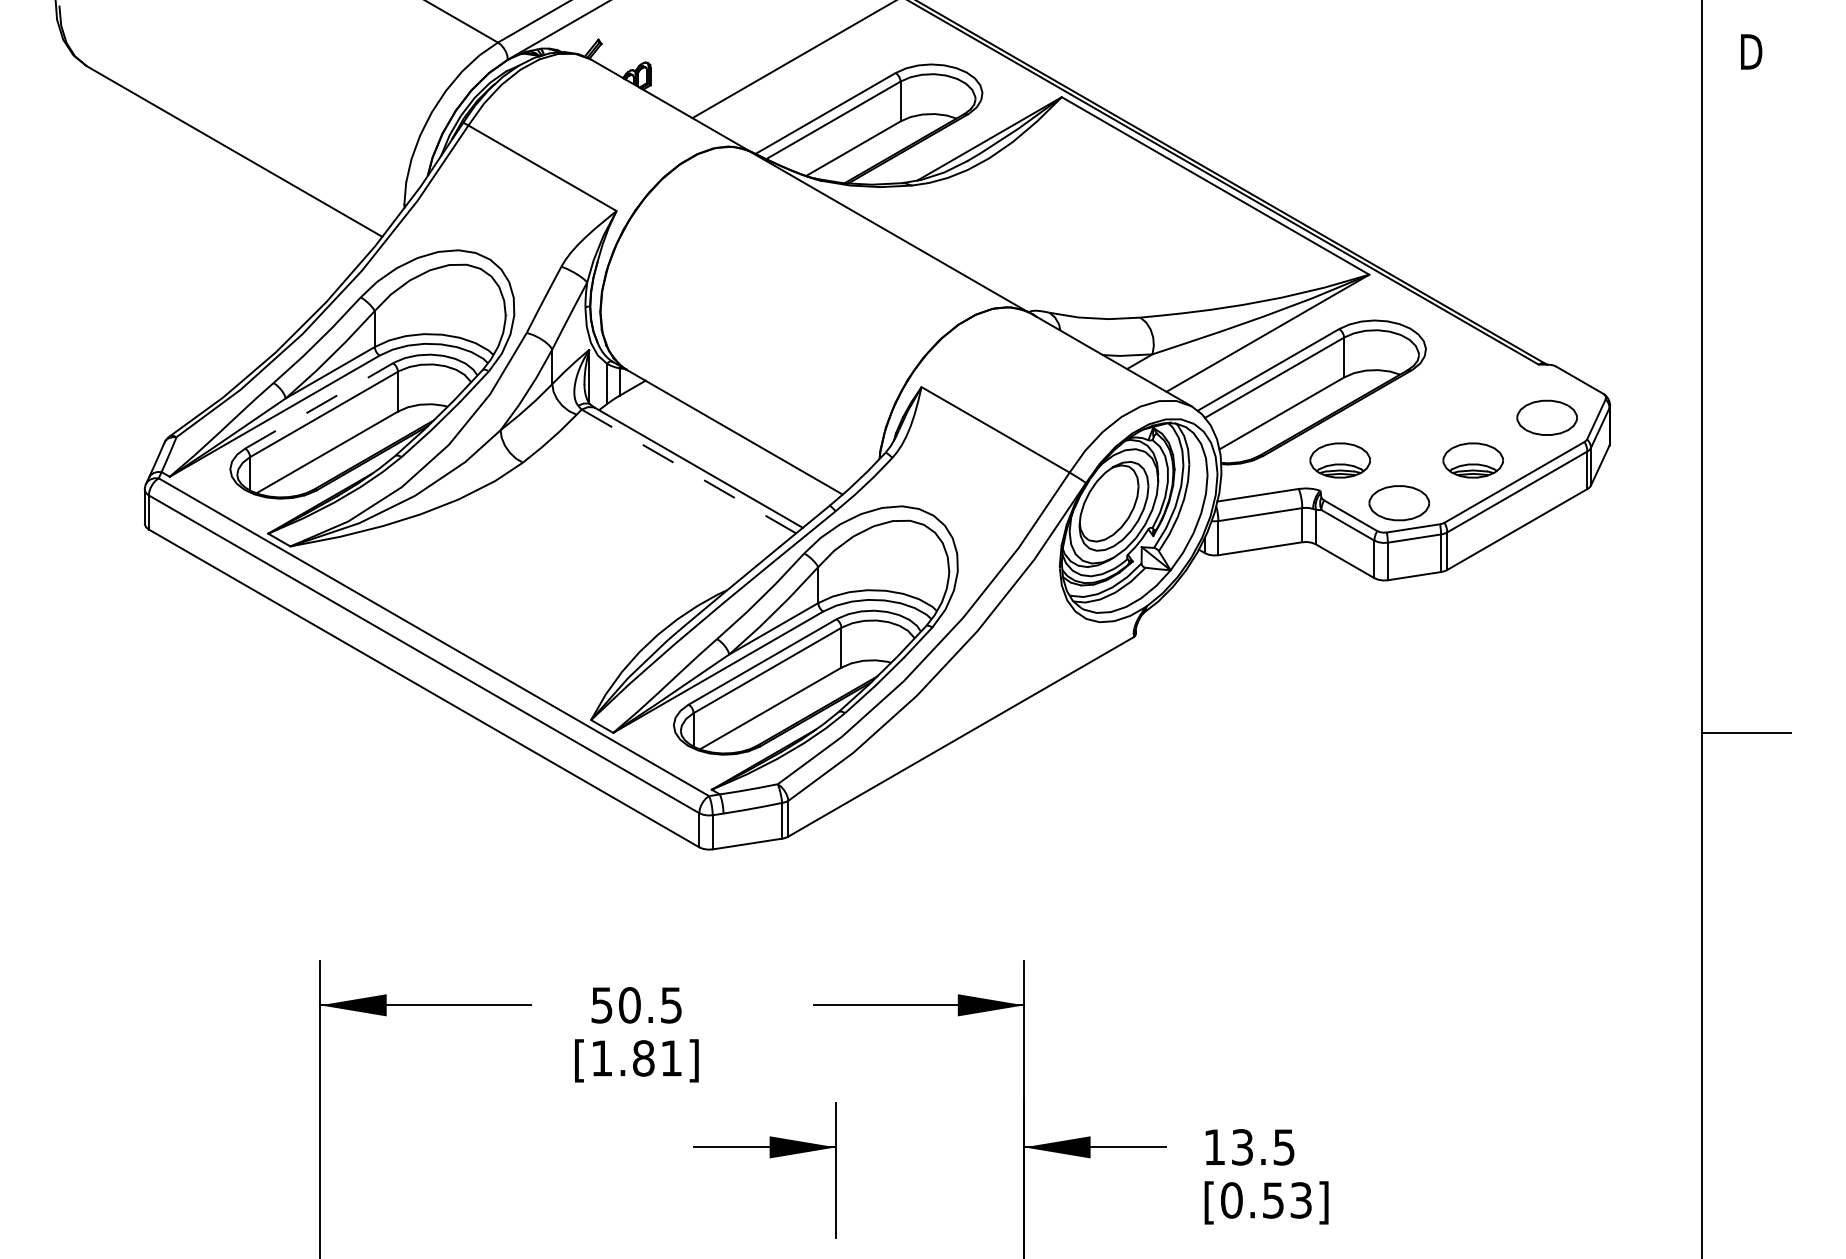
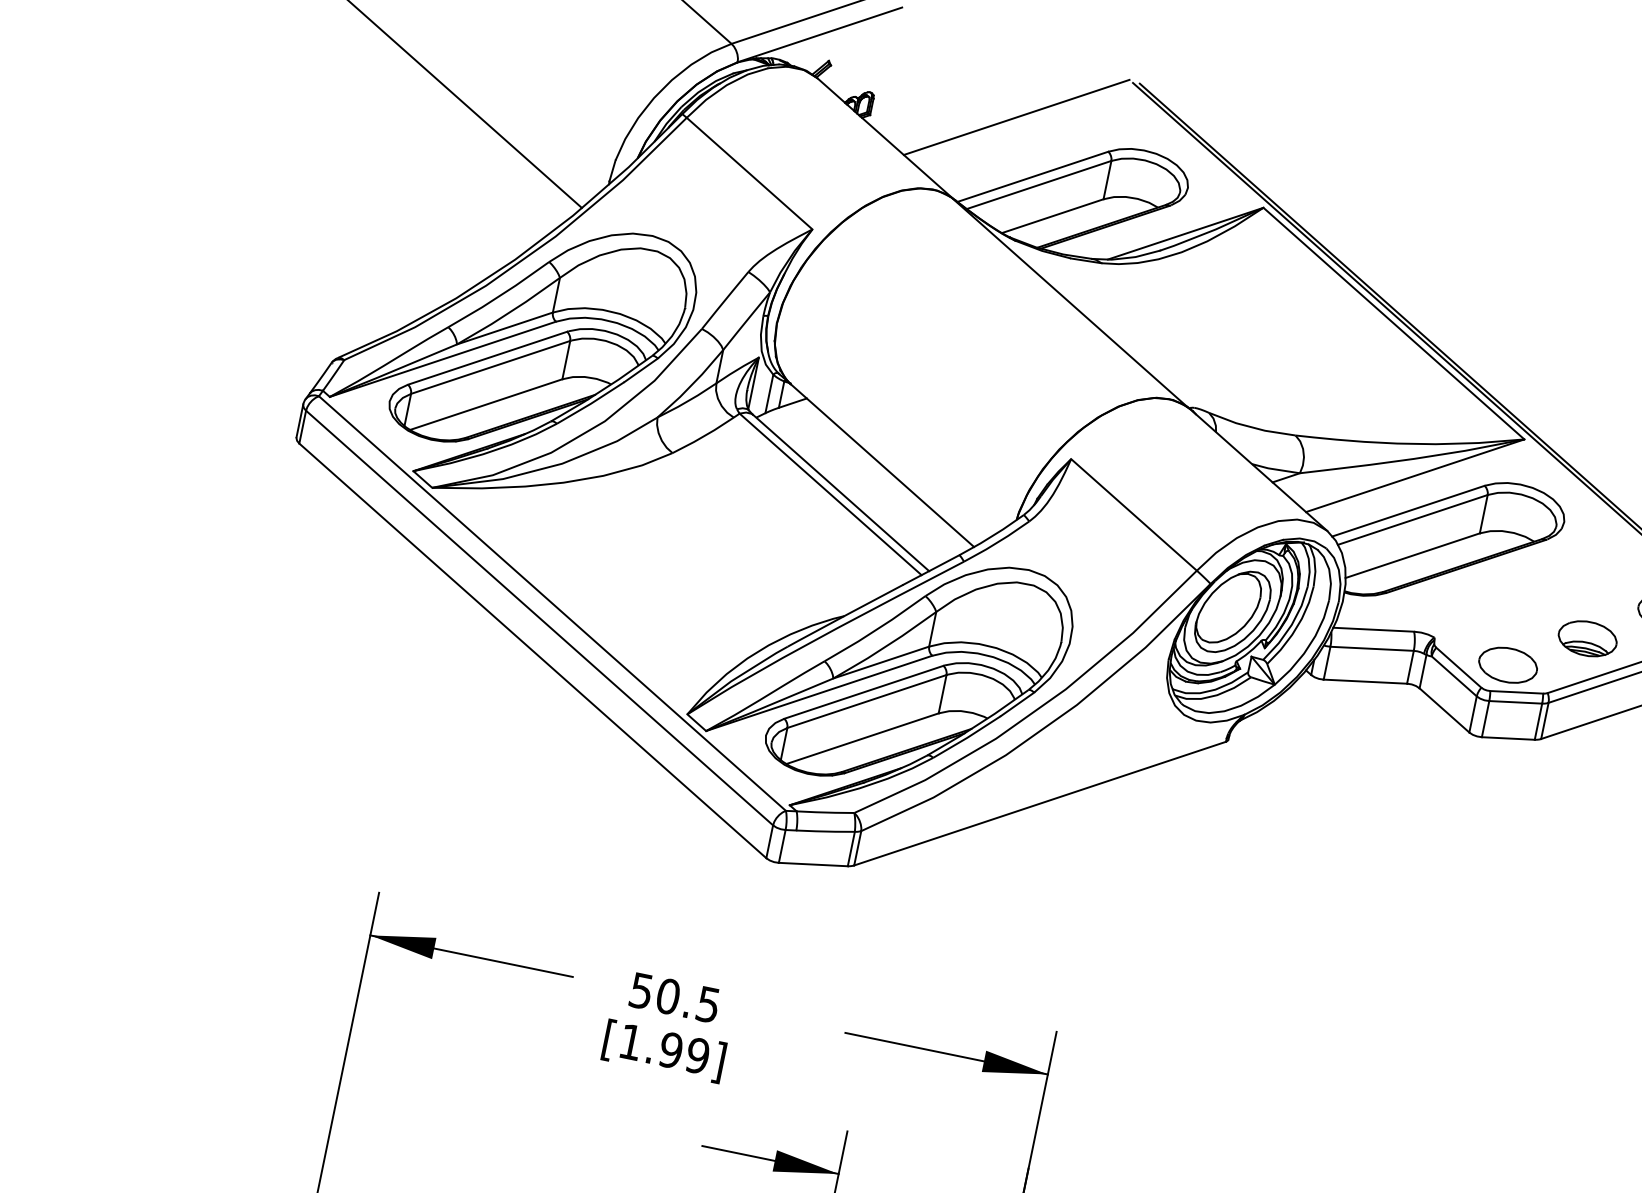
line: (319, 405) -> (488, 357), dashed -> solid
part: (1339, 460) -> (1458, 612), removed
line: (688, 471) -> (830, 494), dashed -> solid
text: (657, 1058) -> (684, 1053), [1.81] -> [1.99]

